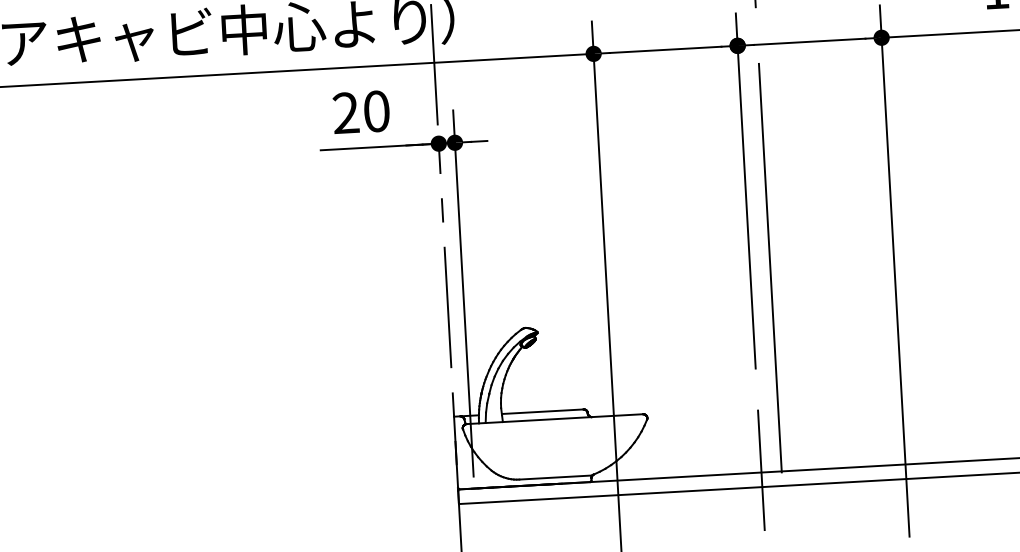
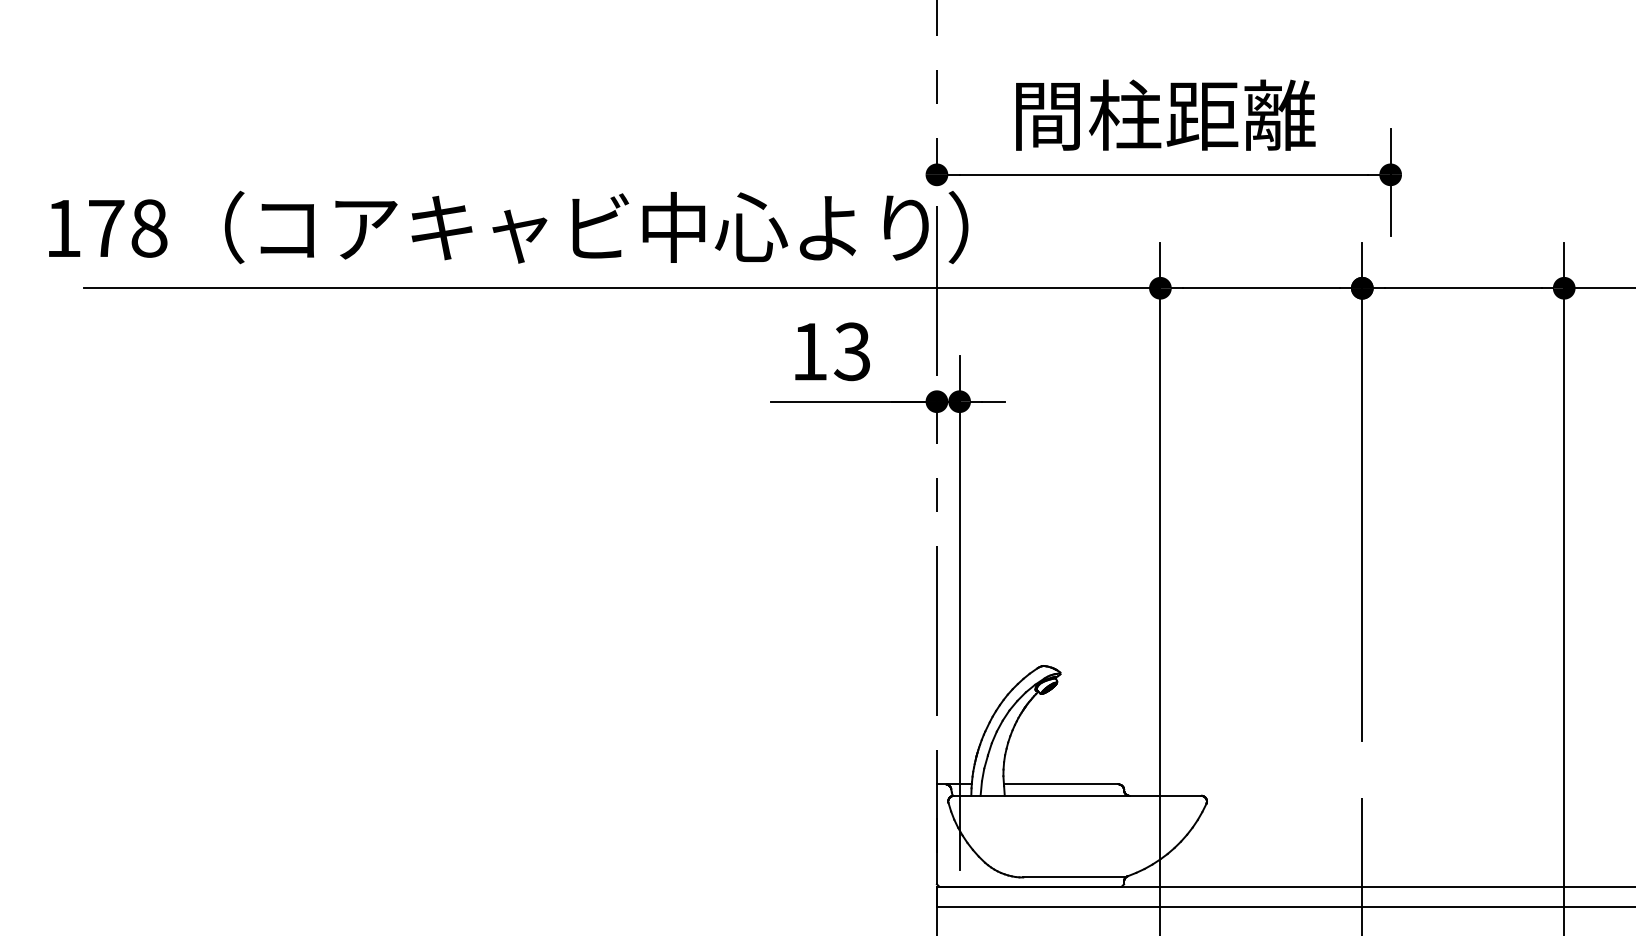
text: (360, 112) -> (830, 351), 20 -> 13
line: (770, 268) -> (1390, 601), removed

